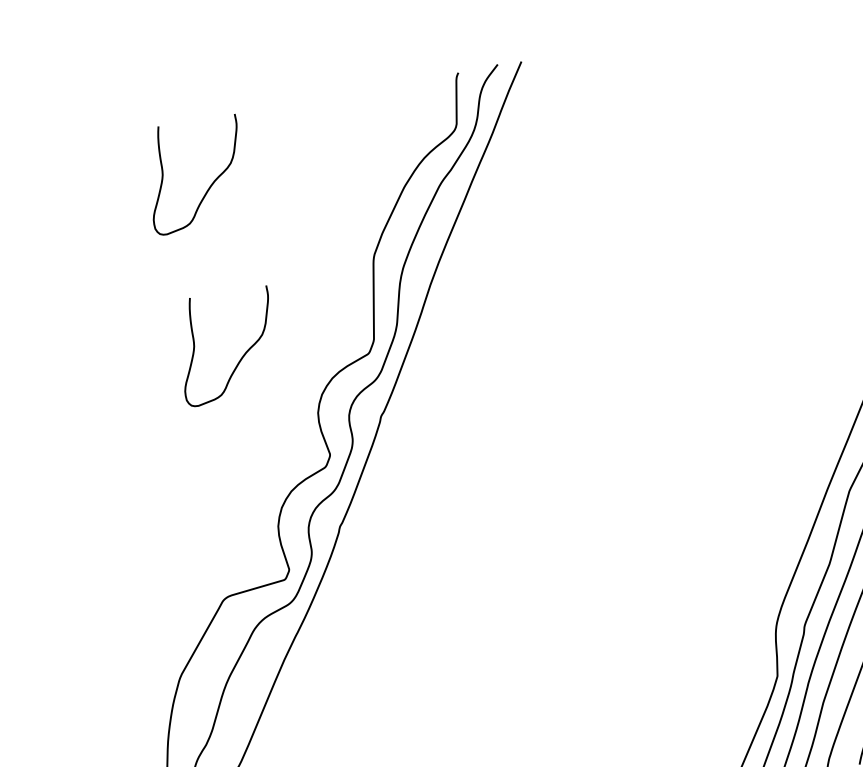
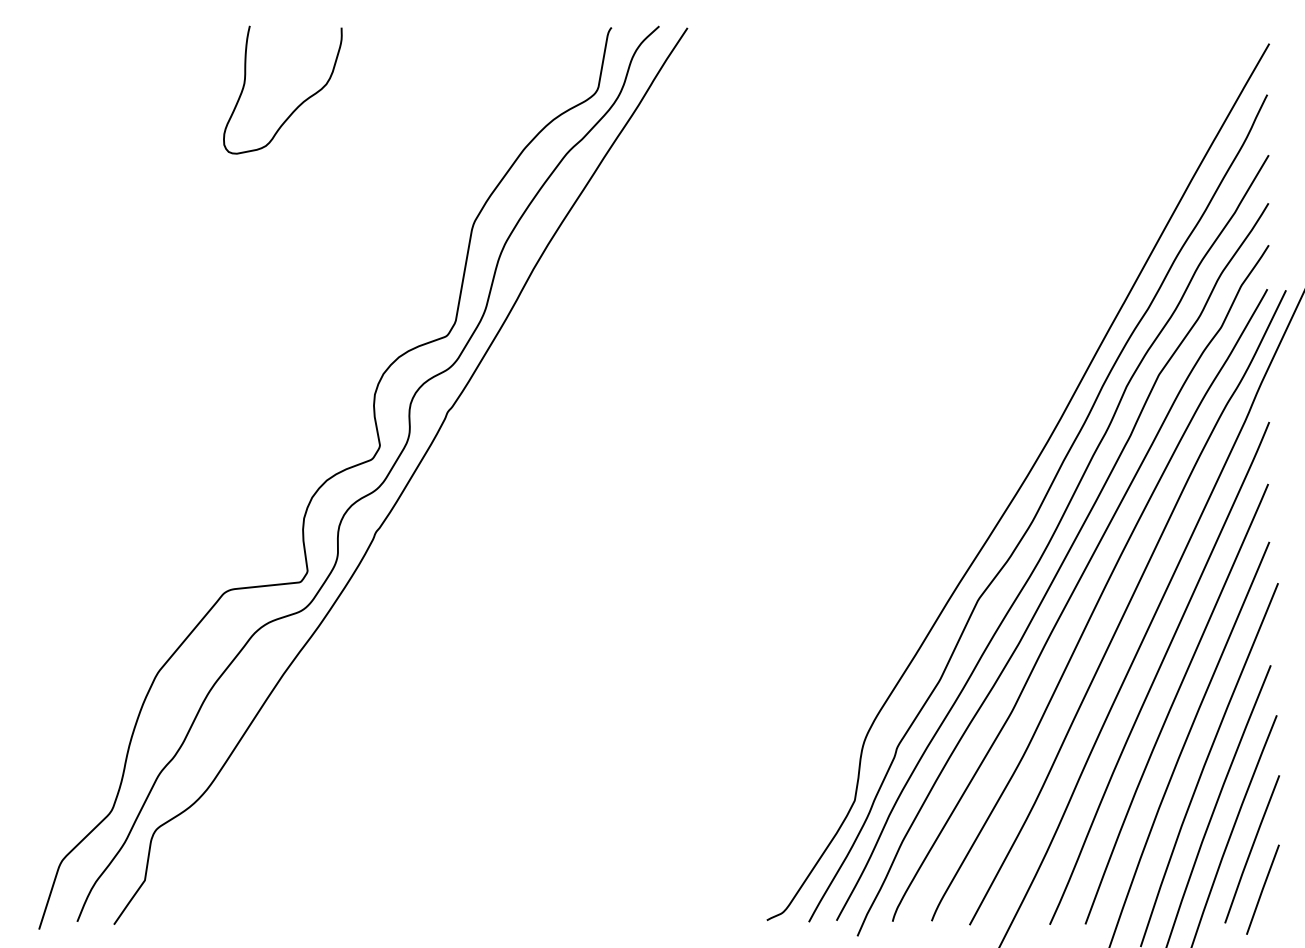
curve: (242, 356) -> (298, 312), removed

